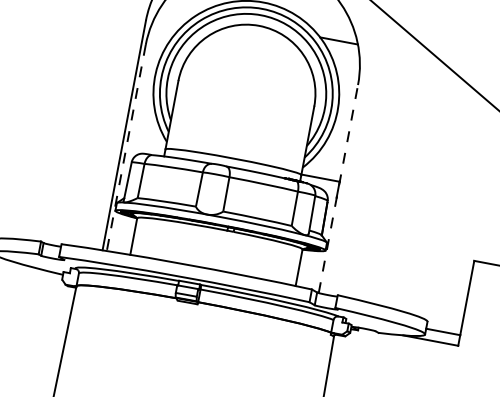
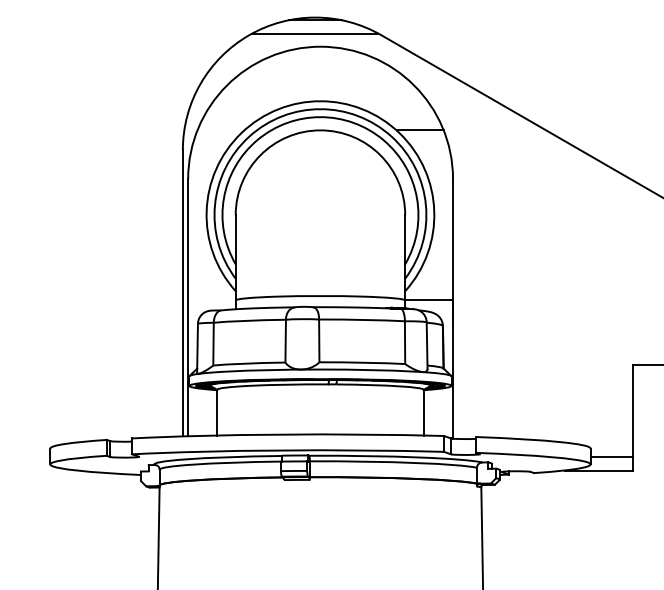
line: (126, 147) -> (188, 307), dashed -> solid
line: (338, 188) -> (453, 308), dashed -> solid

